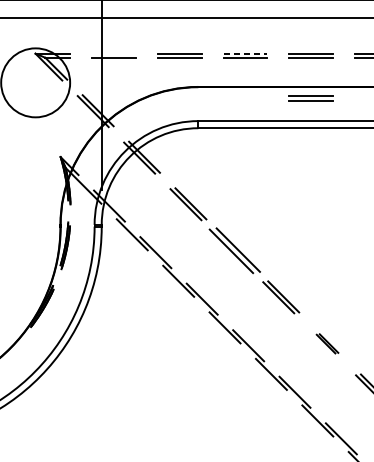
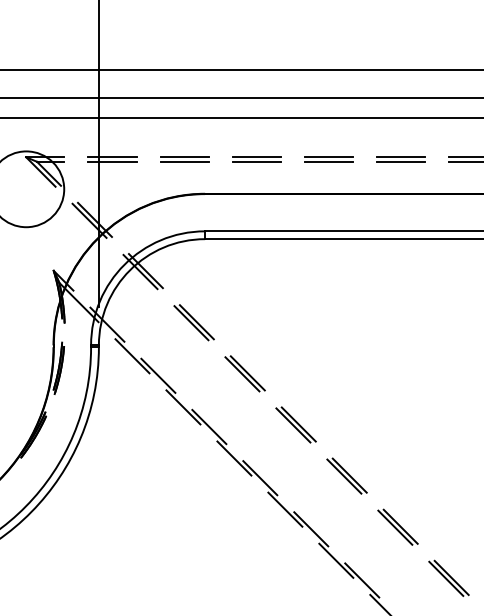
line: (114, 53) -> (112, 157), added
line: (246, 53) -> (257, 157), dashed -> solid
part: (310, 98) -> (328, 206), removed
part: (234, 250) -> (244, 373), size x0.71
part: (327, 343) -> (346, 475), size x1.67

